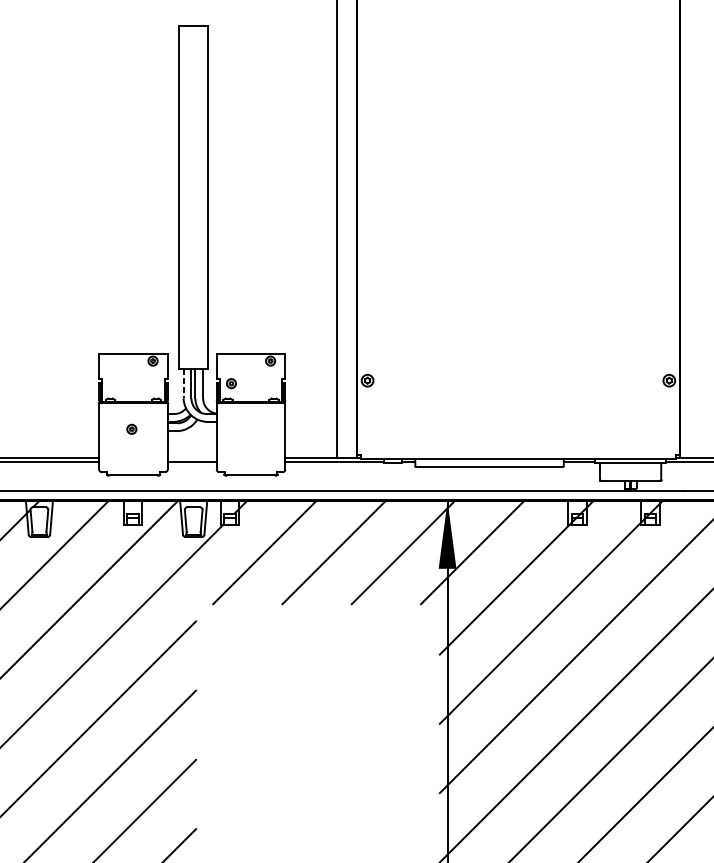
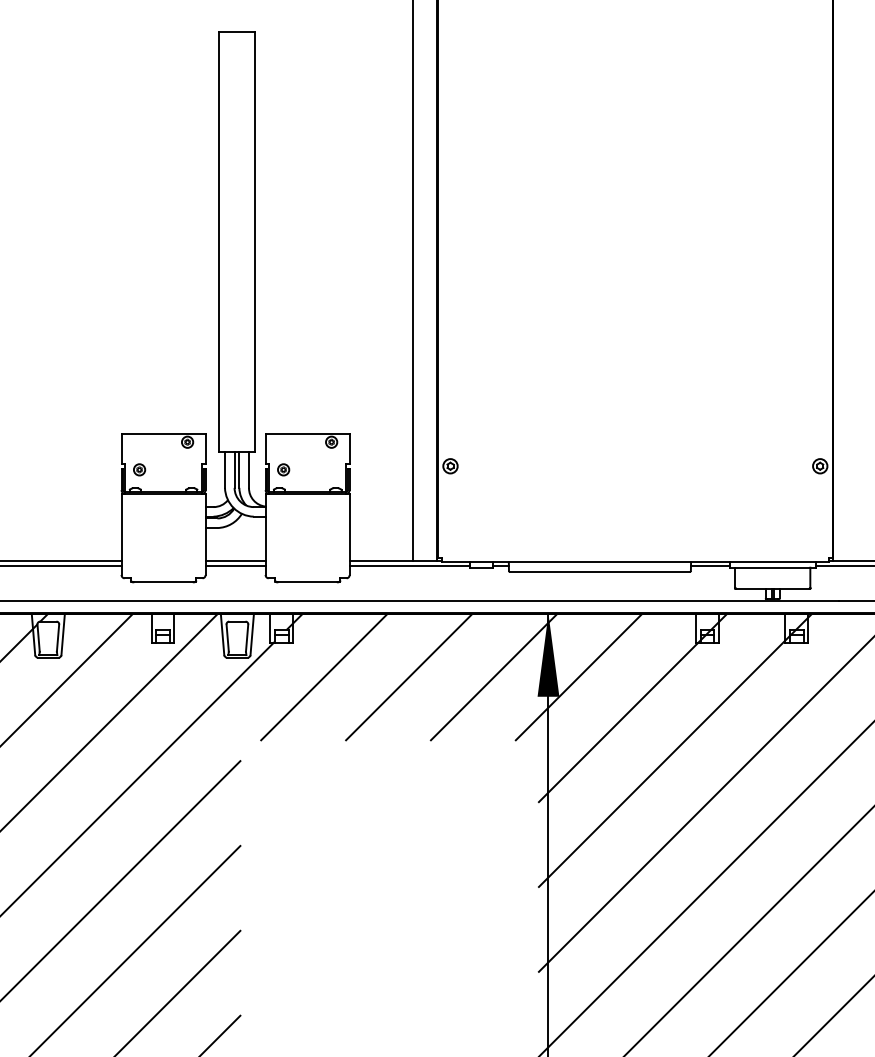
line: (183, 384) -> (224, 470), dashed -> solid
part: (131, 429) -> (139, 469), moved
line: (192, 457) -> (235, 560), added

